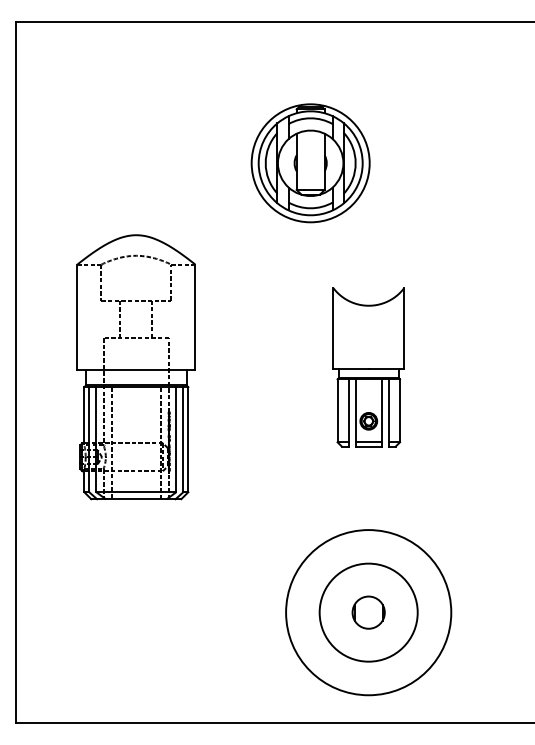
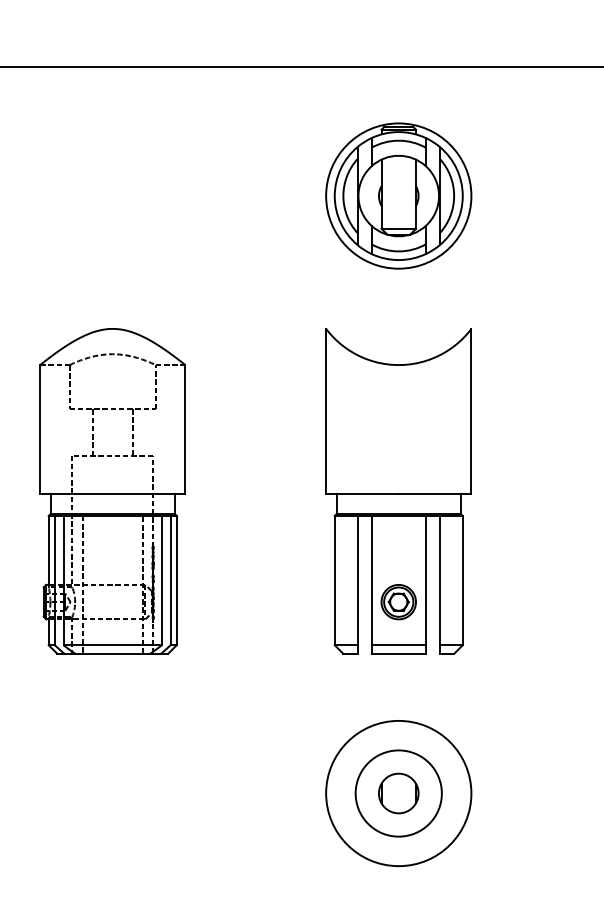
part: (310, 163) -> (398, 196), moved
part: (368, 367) -> (398, 491), size x1.67
circle: (368, 612) -> (398, 793), size x0.71
circle: (368, 612) -> (398, 793), size x0.71

